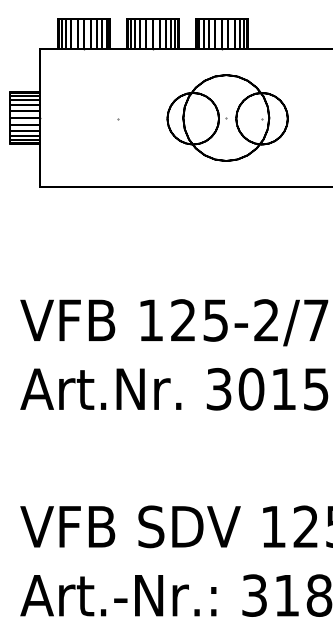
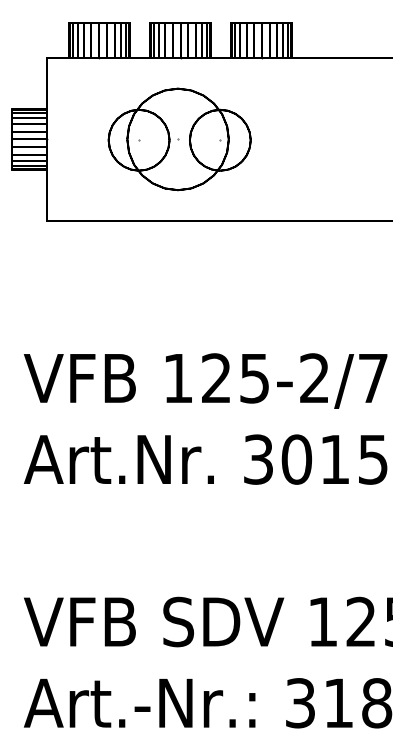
part: (227, 118) -> (179, 139), moved

